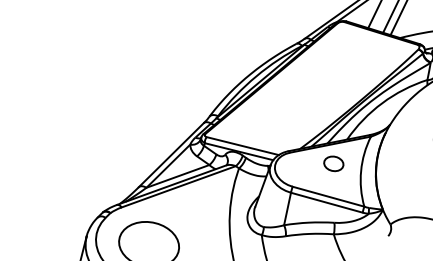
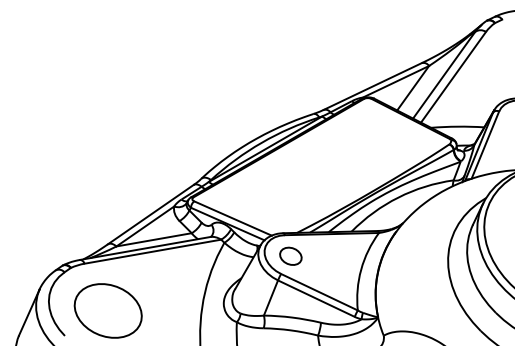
part: (333, 163) -> (290, 255), moved

